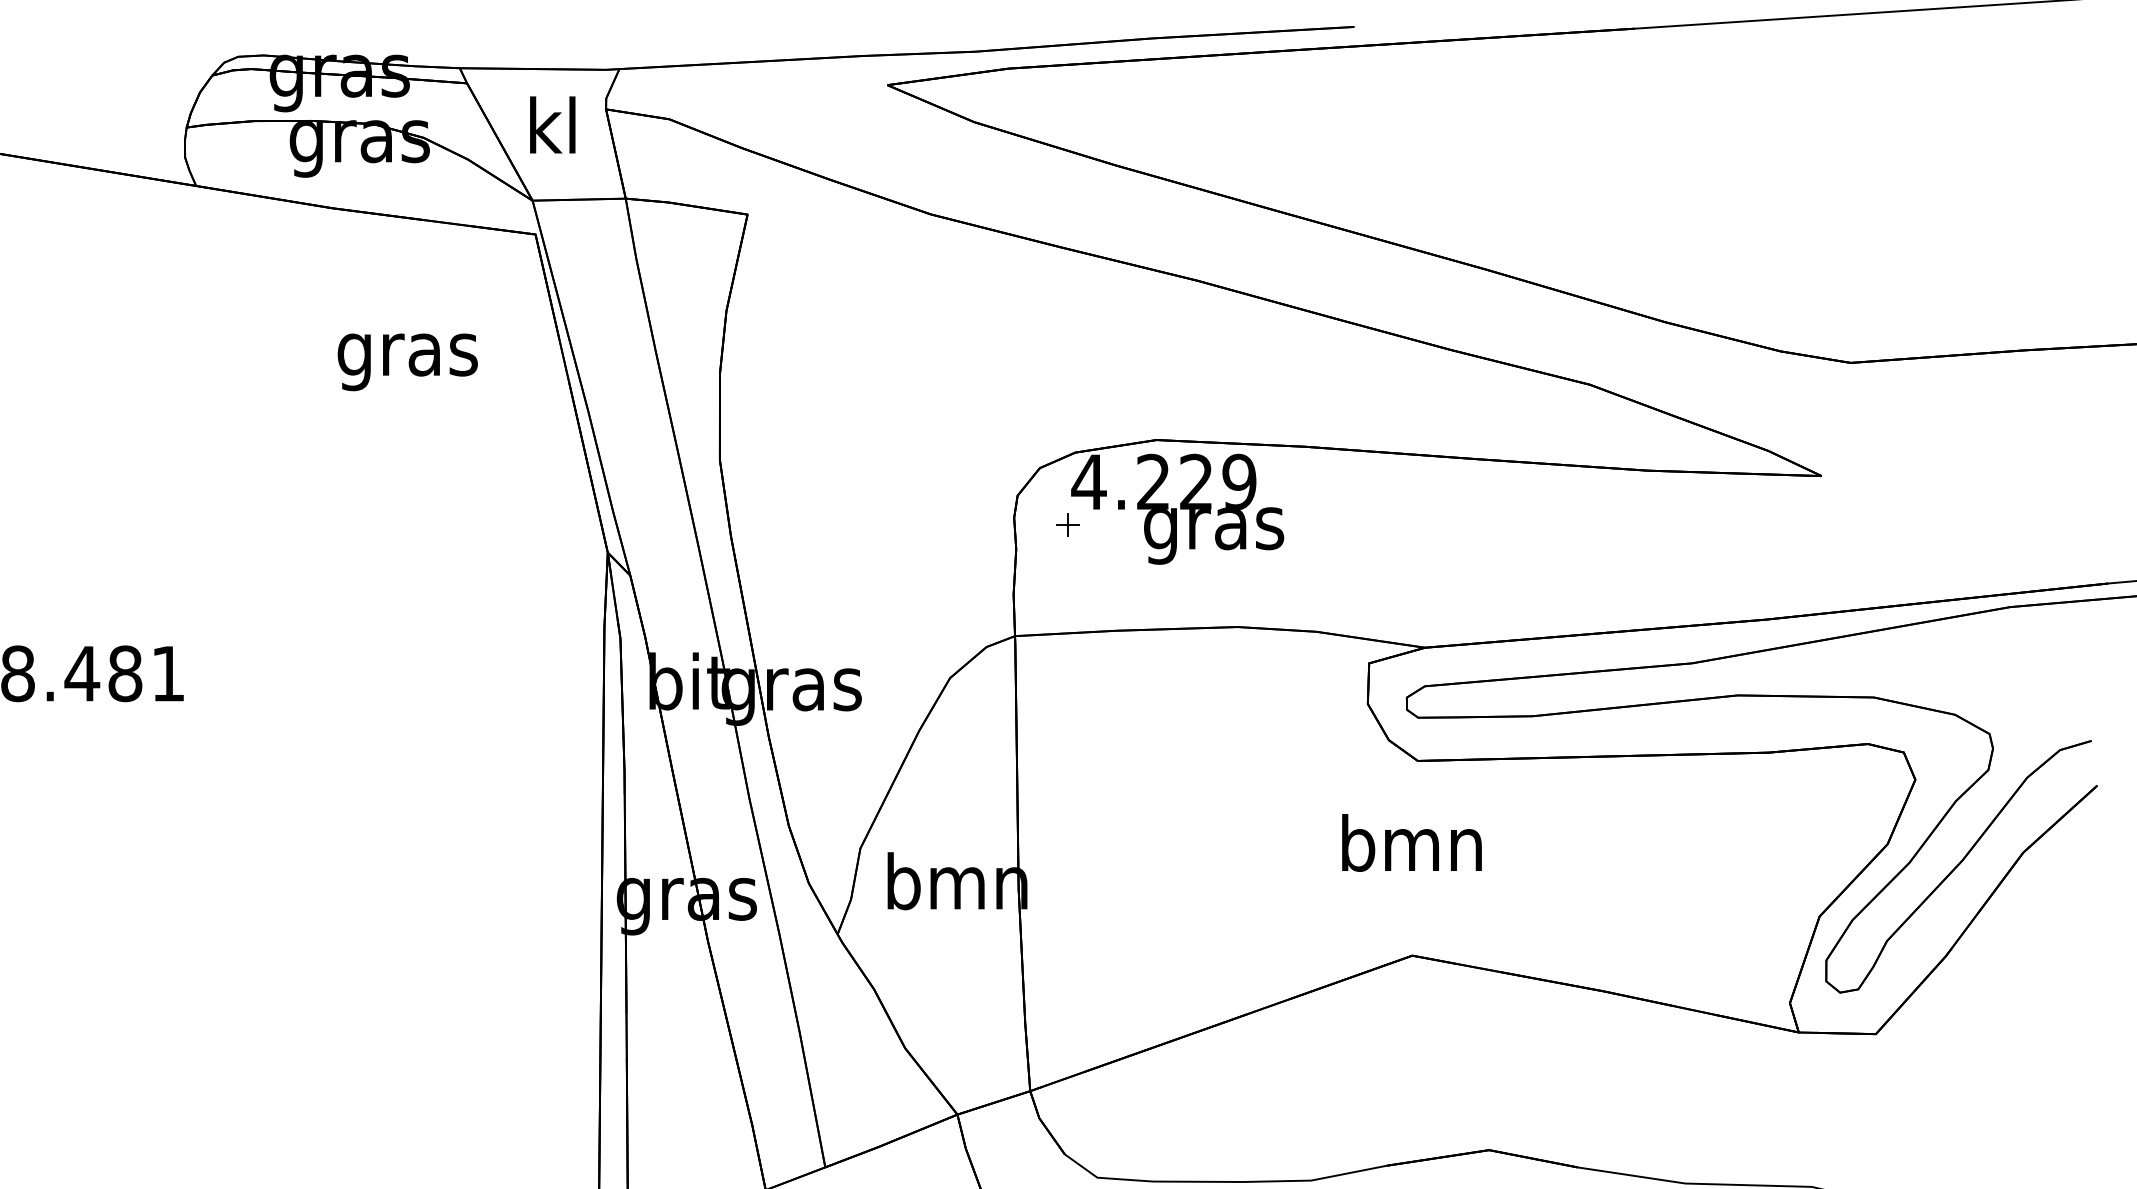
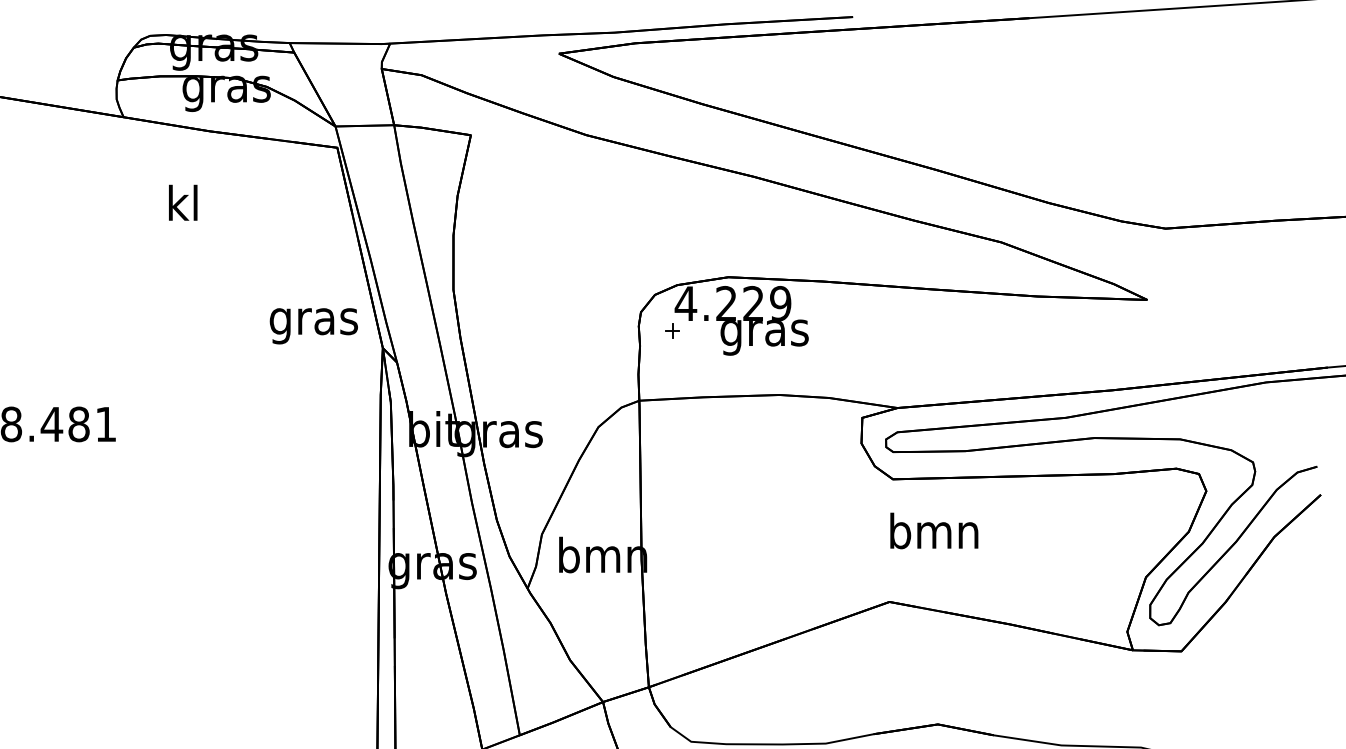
text: (553, 124) -> (183, 202), moved
text: (407, 362) -> (313, 326), moved
text: (1412, 842) -> (934, 530), moved

